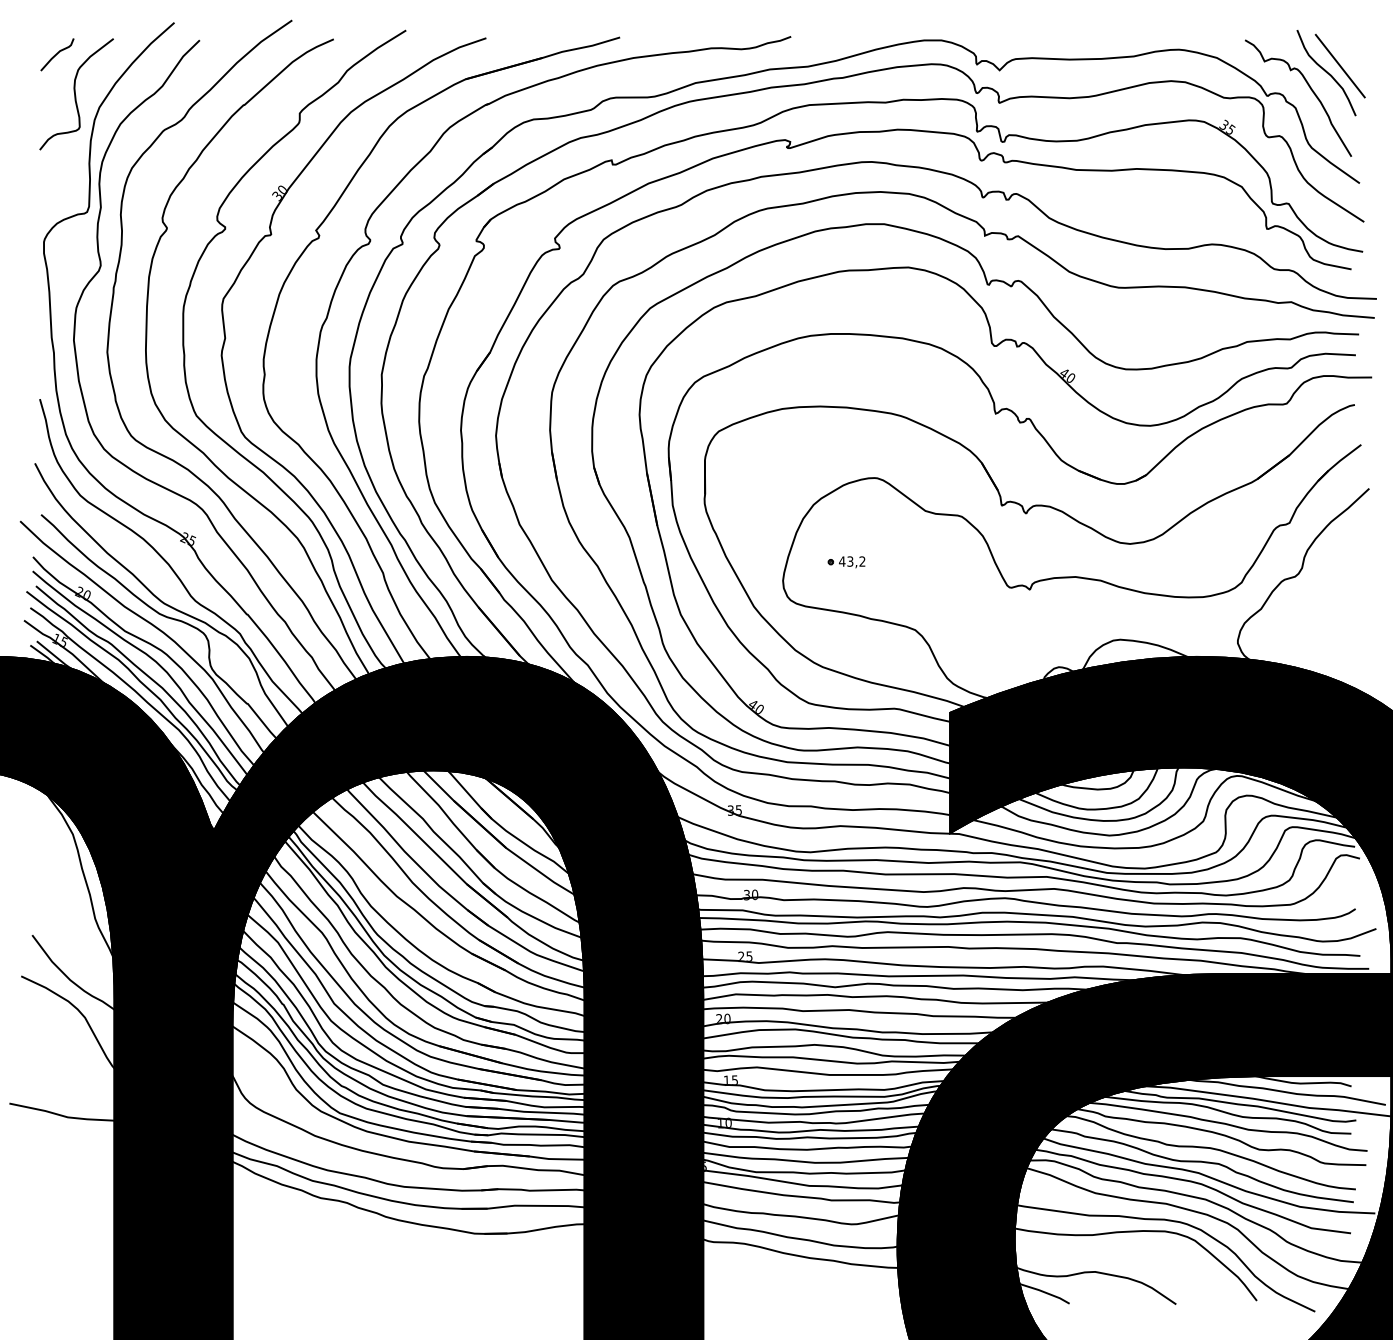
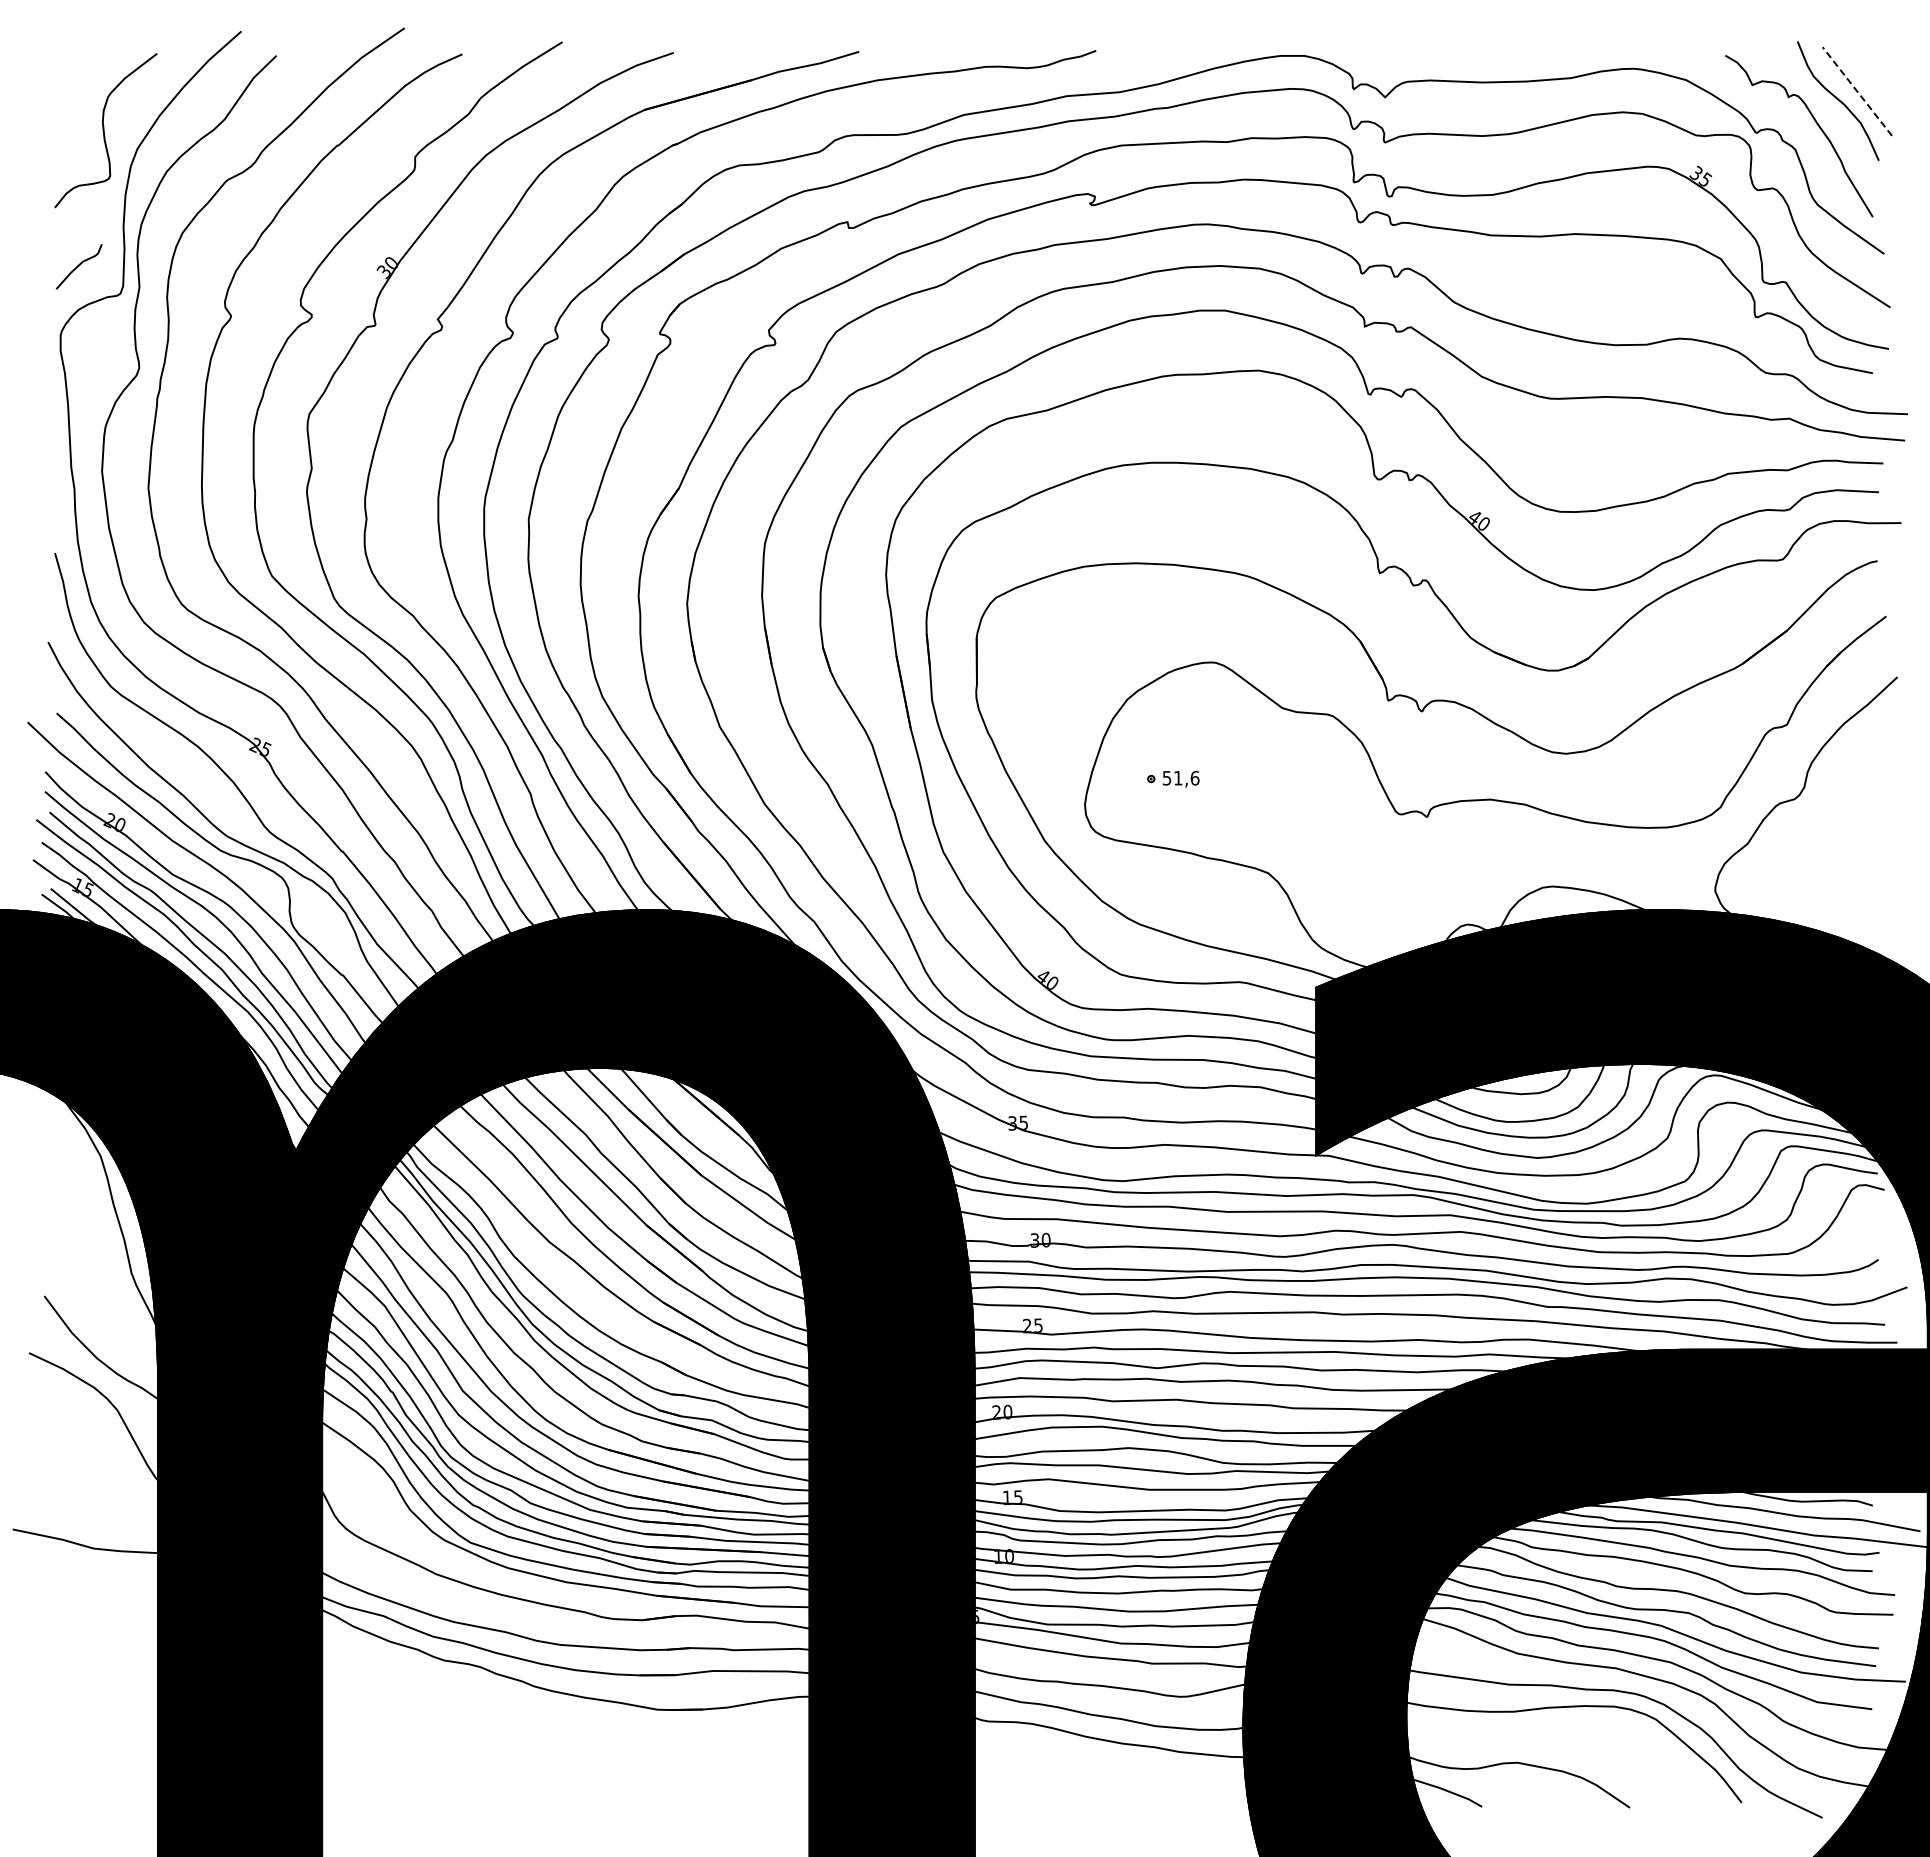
curve: (56, 54) -> (78, 266), moved
line: (1340, 66) -> (1857, 91), solid -> dashed
text: (851, 561) -> (1180, 777), 43,2 -> 51,6

